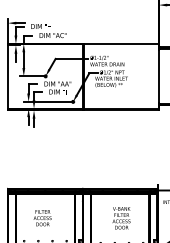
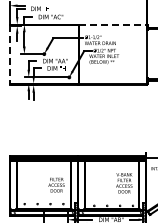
line: (121, 43) -> (113, 24), solid -> dashed
line: (8, 77) -> (10, 55), solid -> dashed
text: (42, 217) -> (56, 184), moved
text: (121, 218) -> (124, 183), moved

